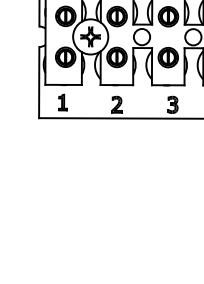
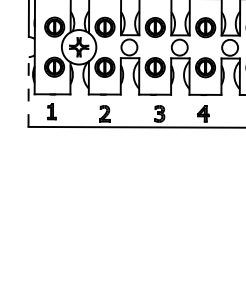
line: (39, 83) -> (28, 92), solid -> dashed

